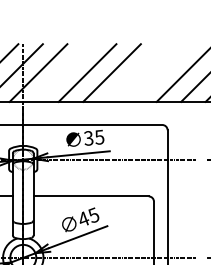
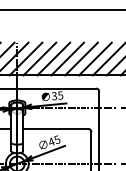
line: (62, 72) -> (39, 58), added
line: (136, 72) -> (81, 58), added
line: (161, 72) -> (95, 58), added

